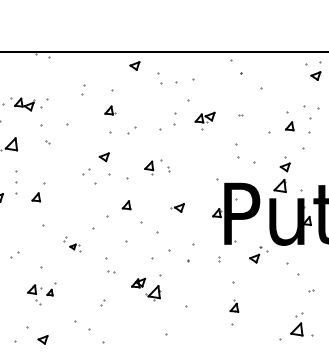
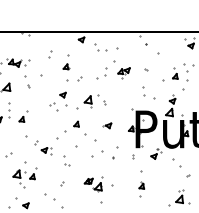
part: (156, 167) -> (94, 101), size x1.43
part: (72, 243) -> (43, 147), size x1.67
part: (146, 288) -> (93, 184), moved
part: (40, 293) -> (24, 177), size x1.43

